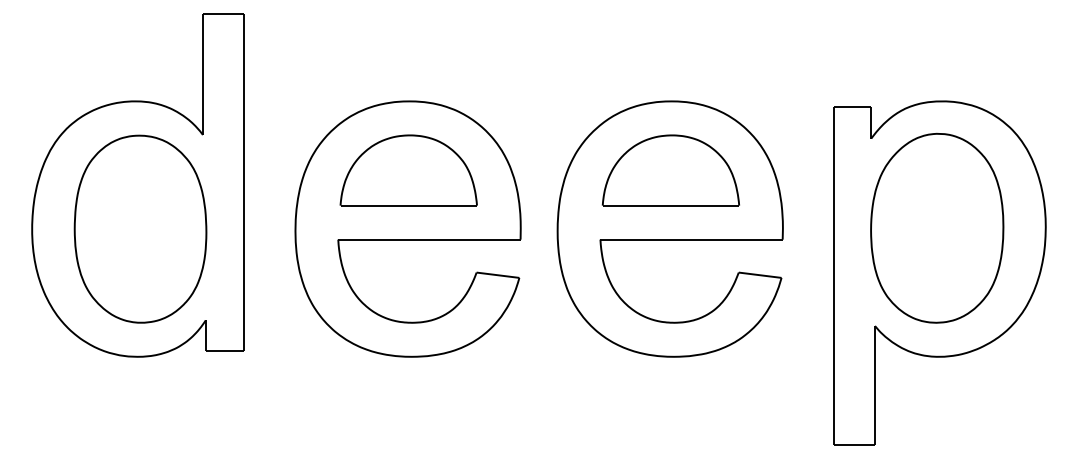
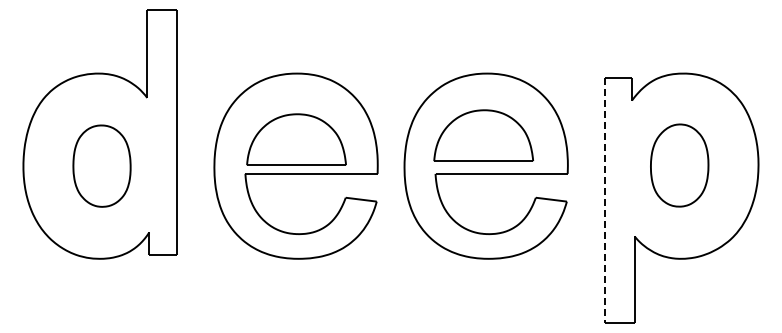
part: (408, 170) -> (296, 139), moved
part: (670, 170) -> (483, 135), moved
part: (139, 228) -> (101, 165), size x0.6
part: (936, 228) -> (679, 165), size x0.6
line: (833, 276) -> (604, 200), solid -> dashed

